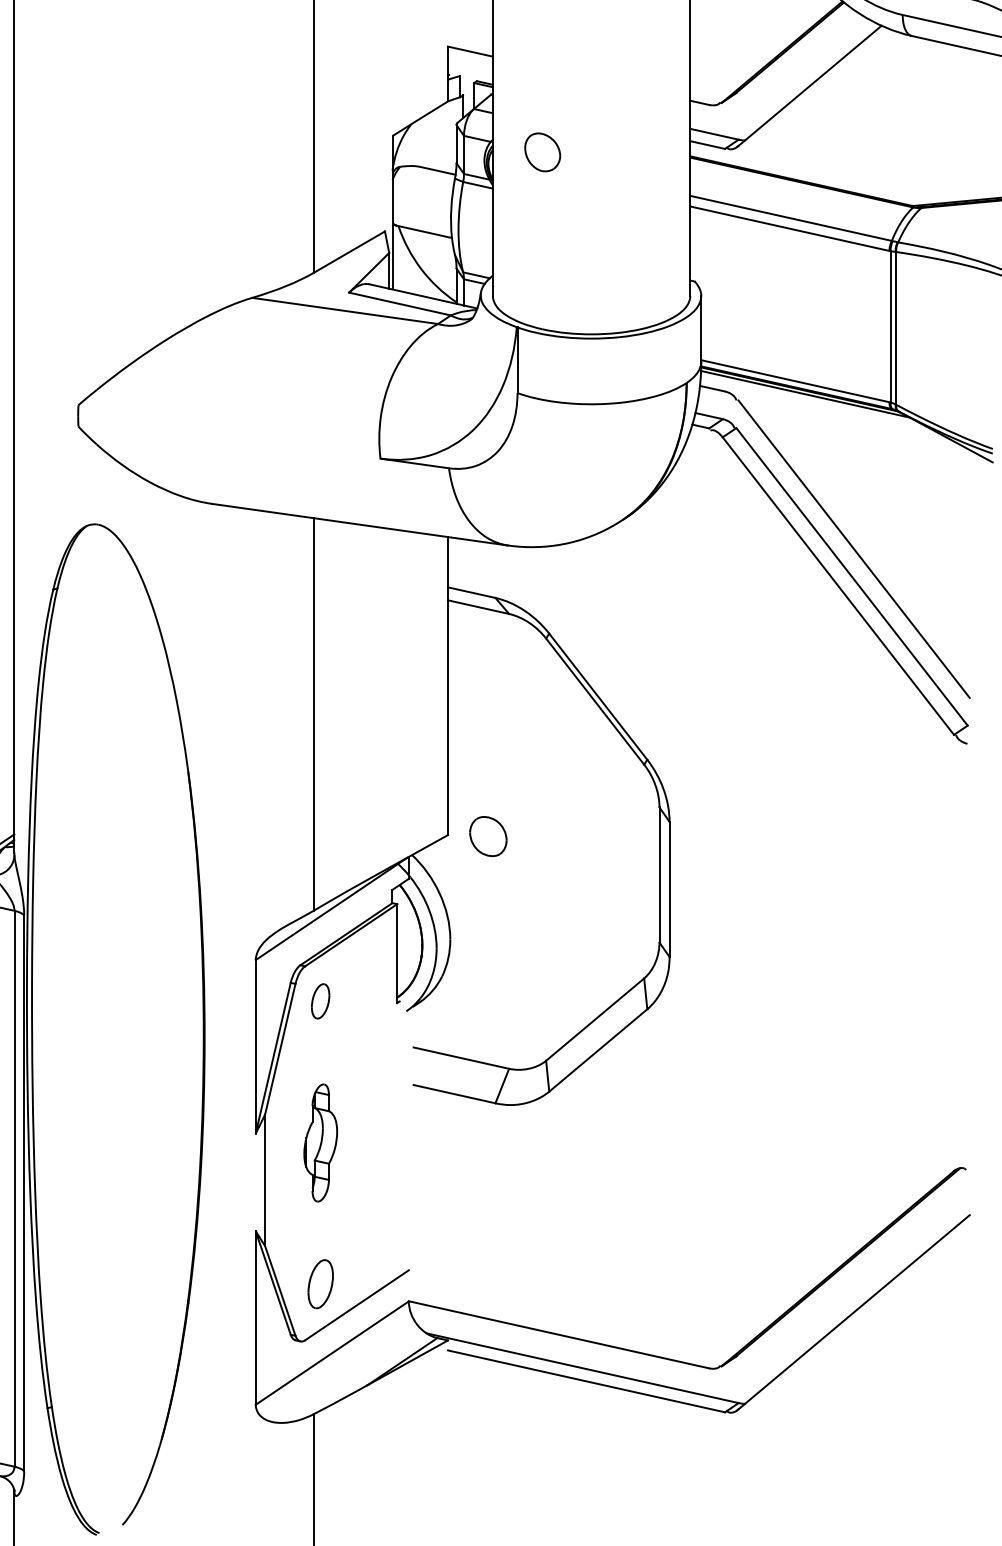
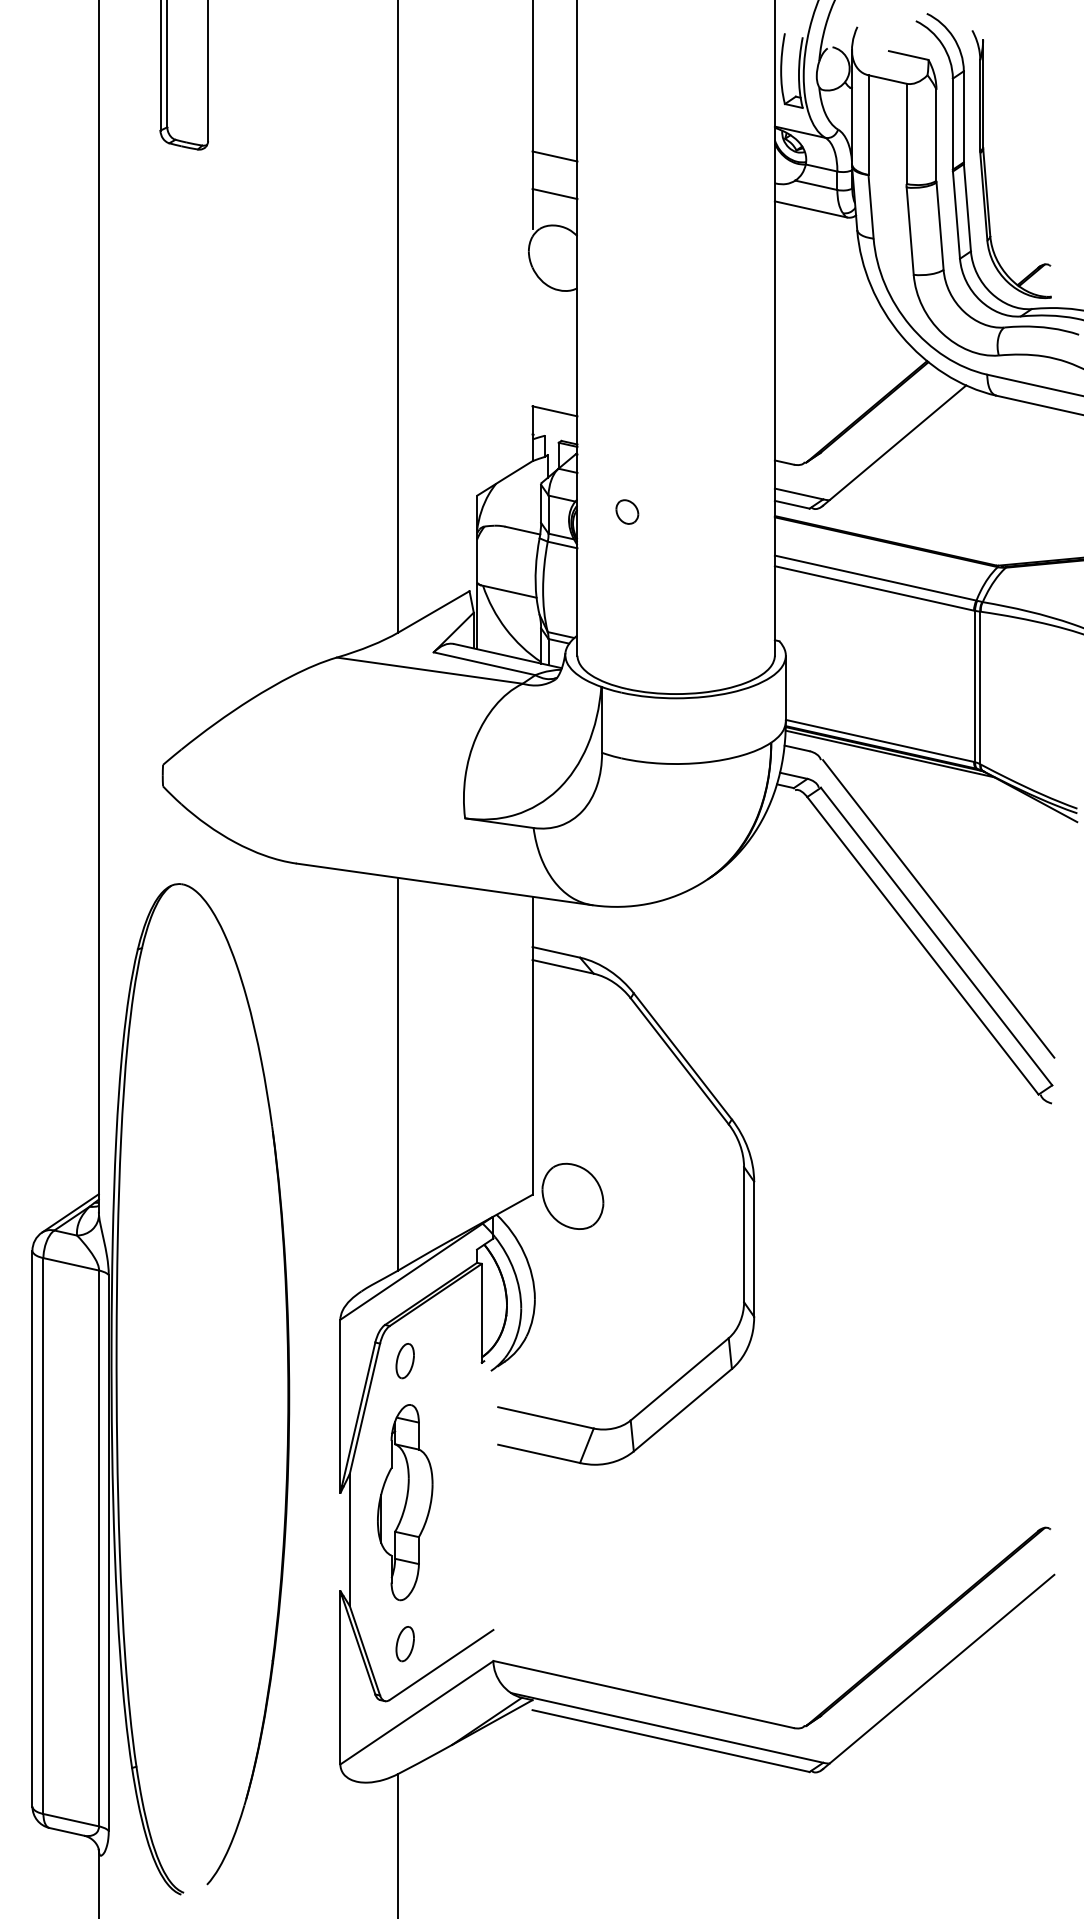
part: (542, 151) -> (627, 511), size x0.62
part: (487, 835) -> (572, 1195), size x1.67
part: (320, 1142) -> (405, 1502), size x1.67
part: (319, 1284) -> (404, 1644), size x0.71

